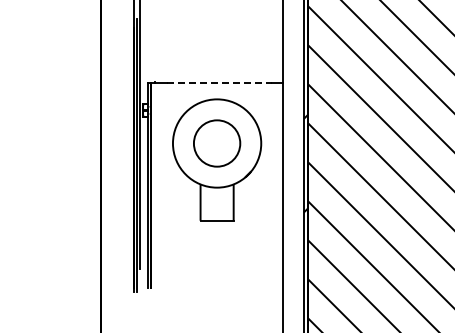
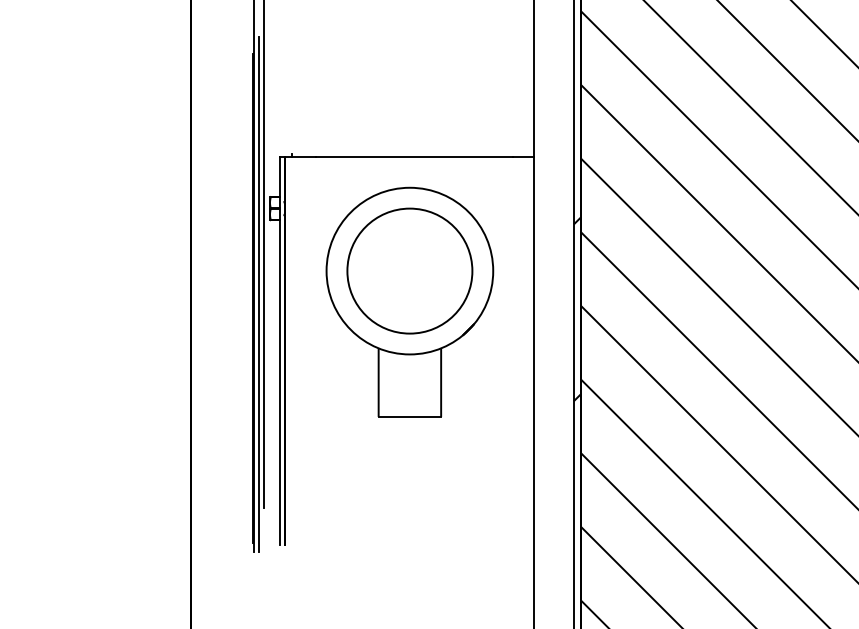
line: (220, 82) -> (416, 155), dashed -> solid
circle: (217, 143) -> (410, 271), size x1.43

